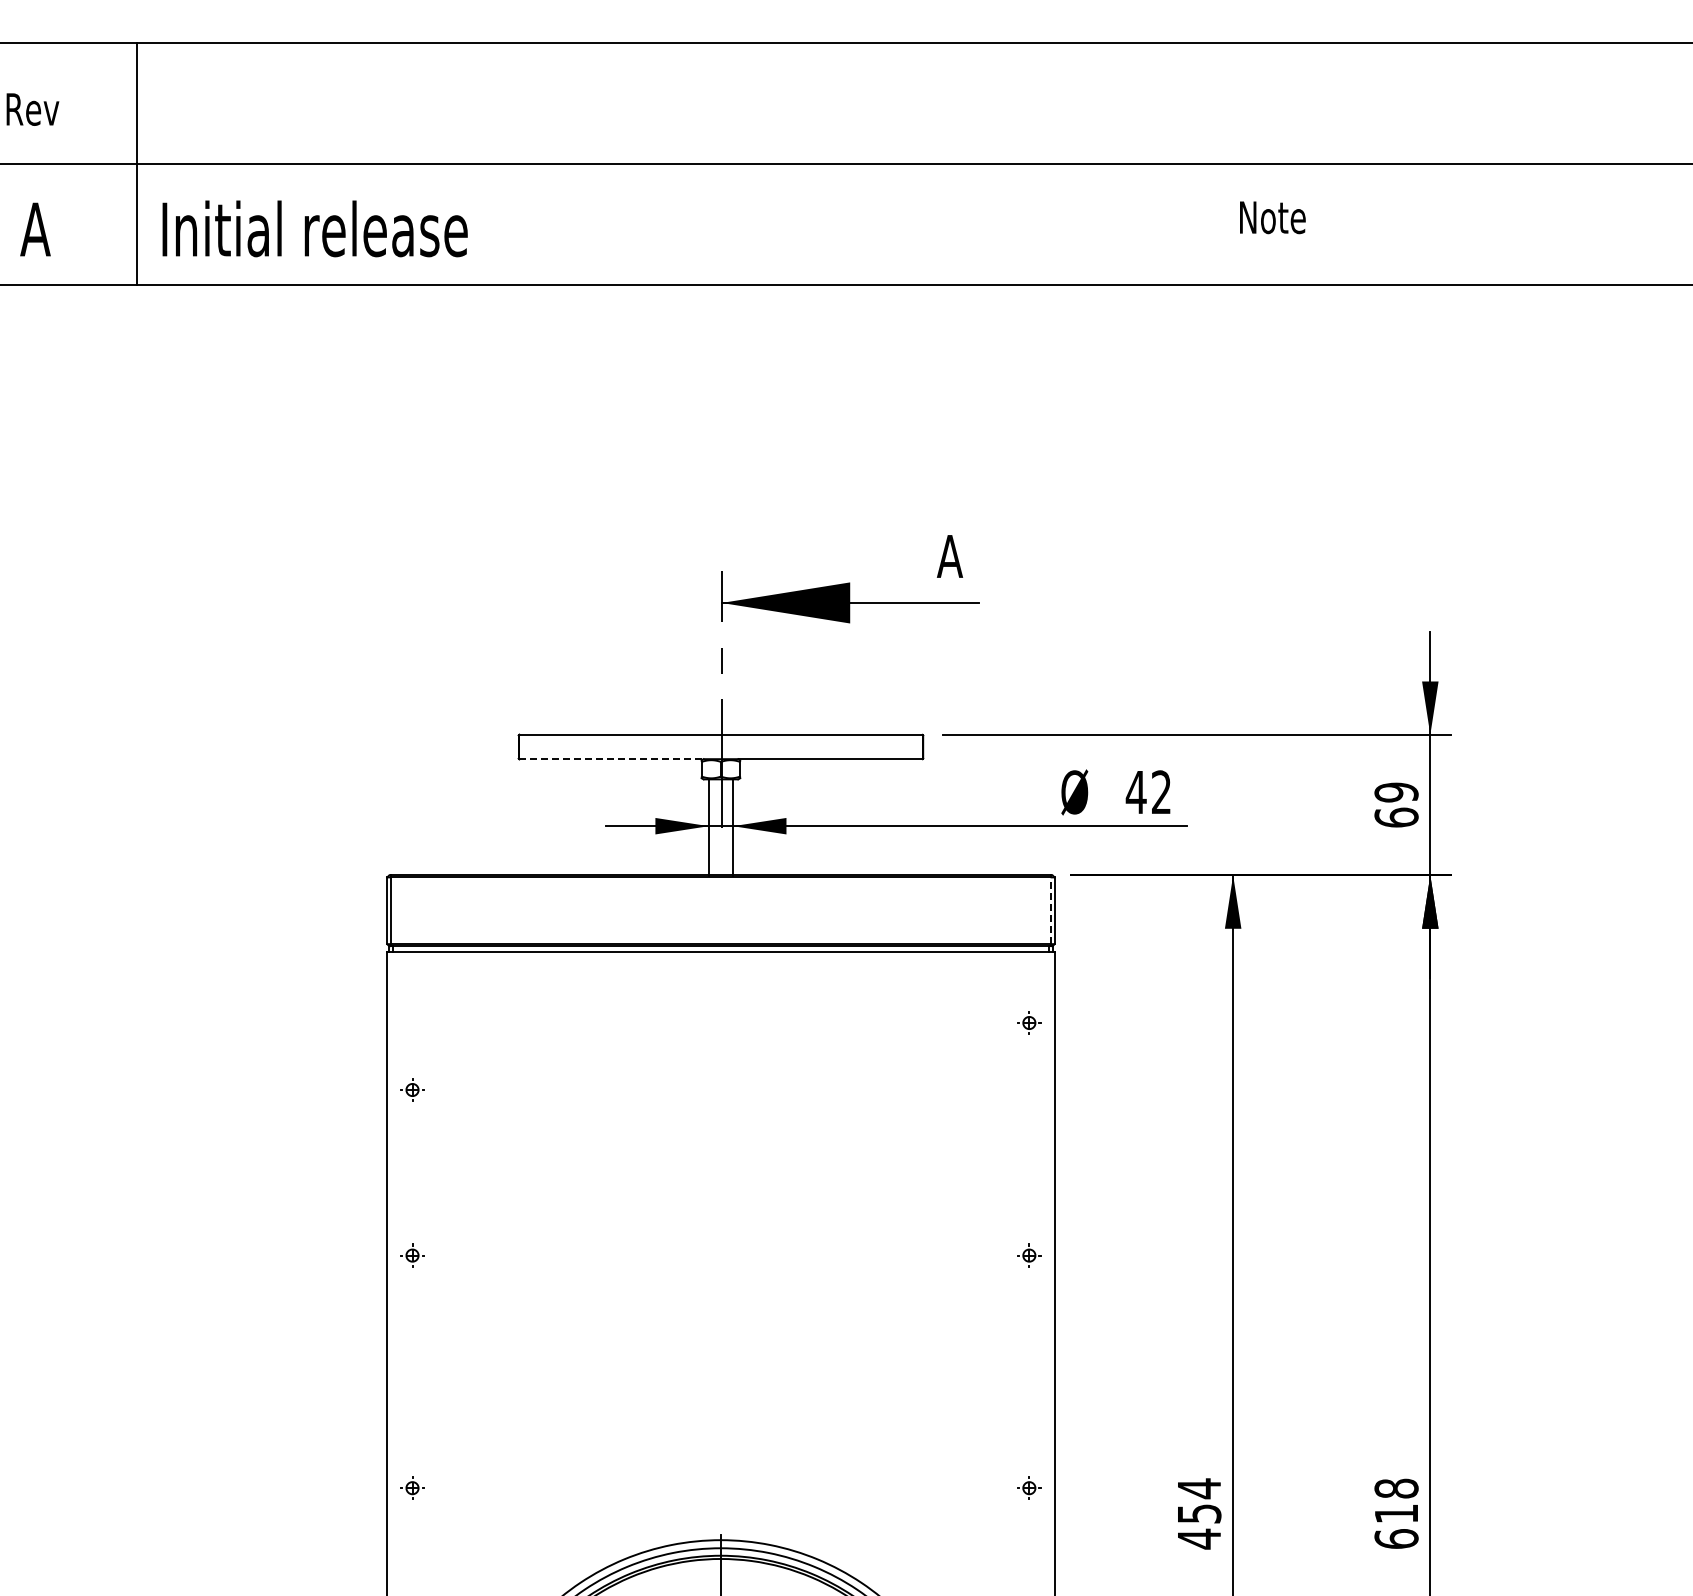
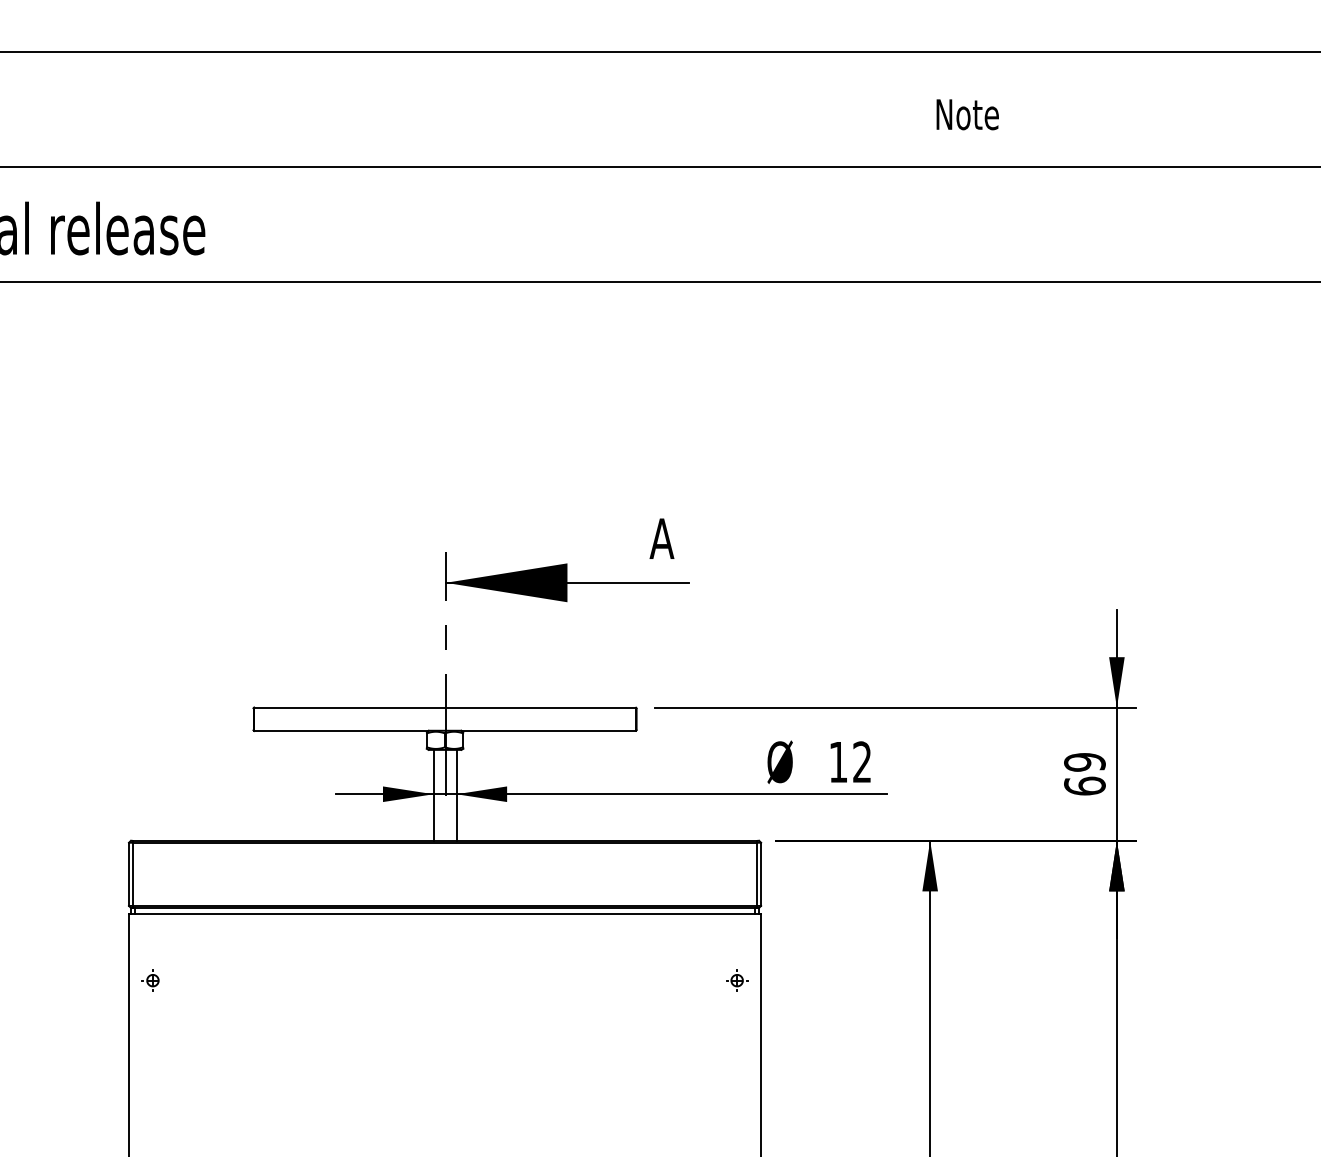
text: (1272, 217) -> (967, 114), moved
line: (611, 759) -> (341, 731), dashed -> solid
text: (1135, 792) -> (837, 762), 42 -> 12
line: (1050, 910) -> (757, 874), dashed -> solid
part: (412, 1089) -> (152, 980), moved

